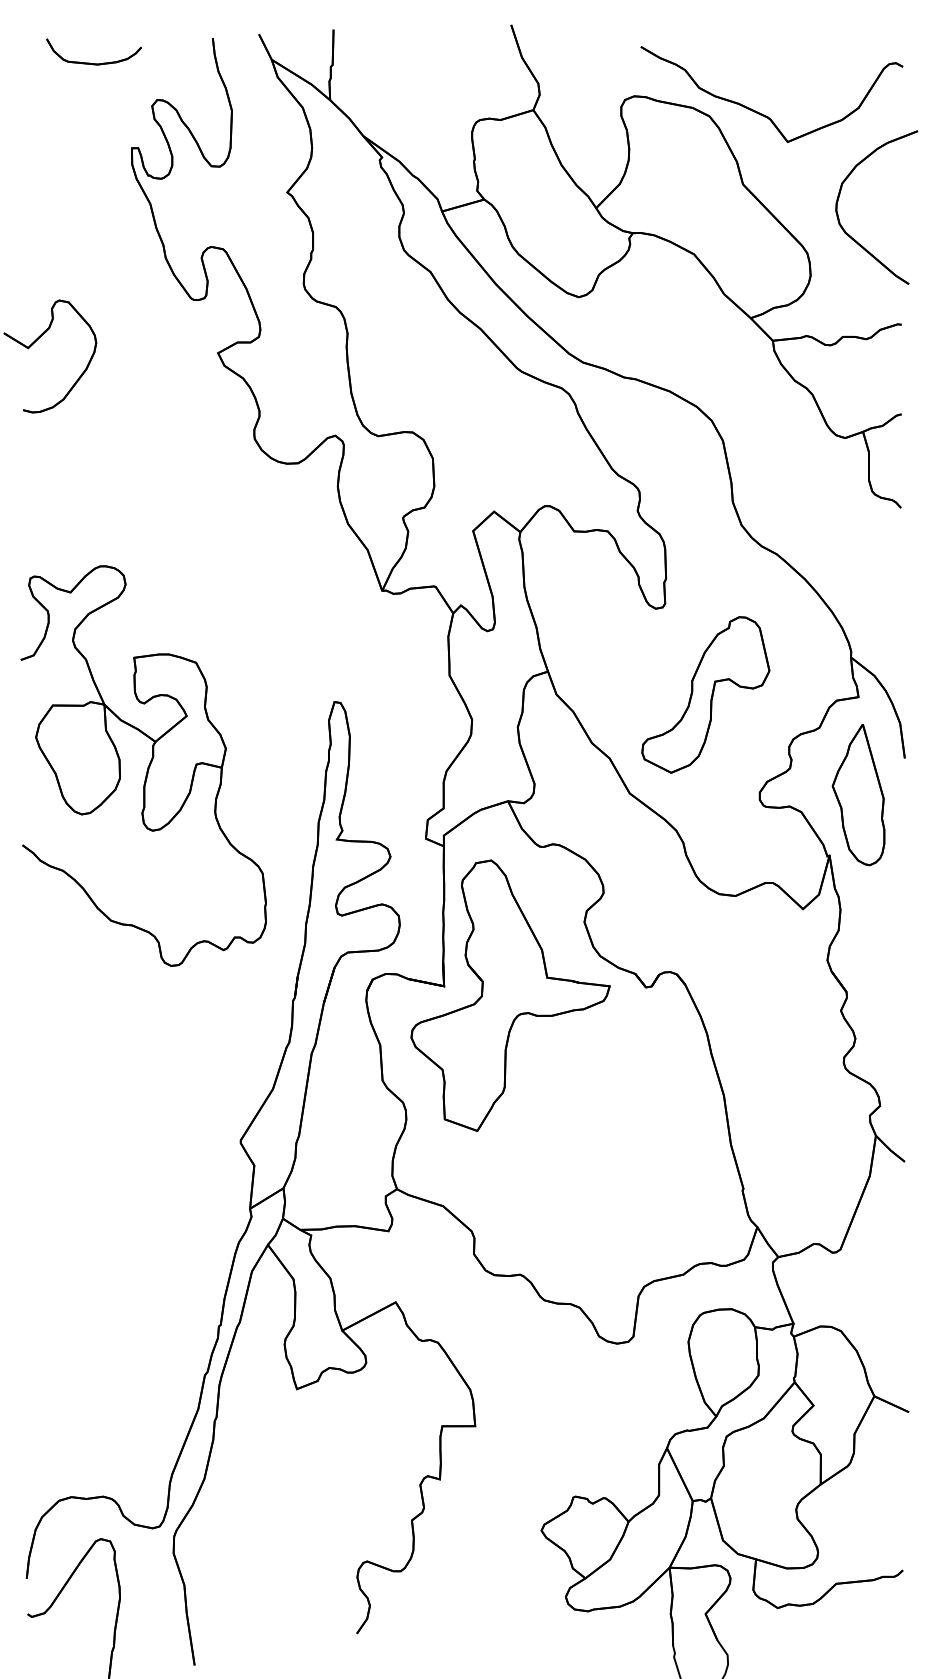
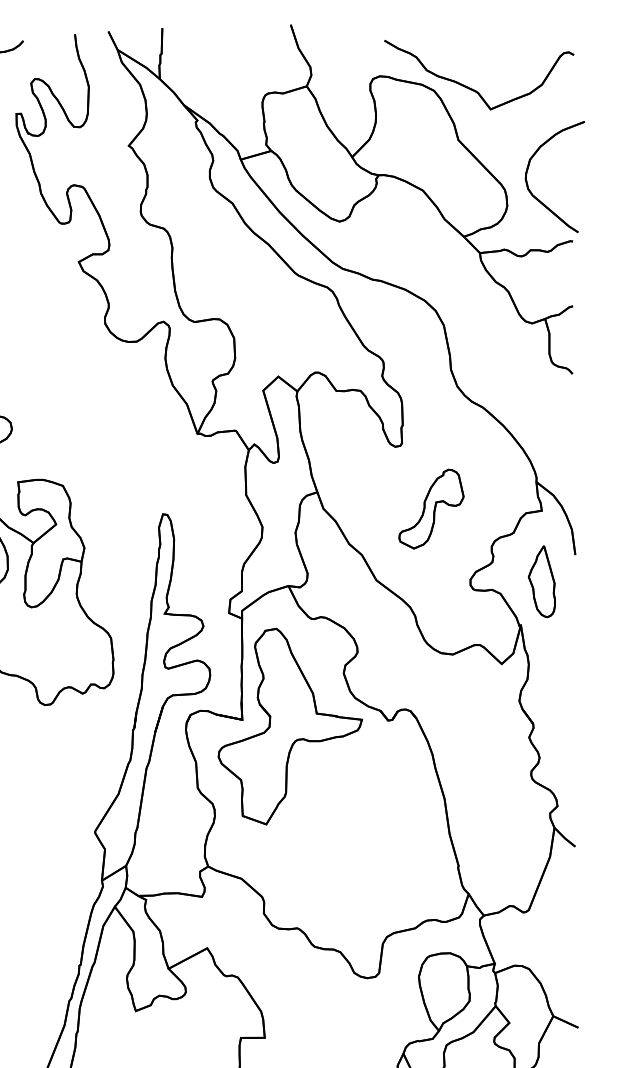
part: (849, 234) -> (535, 196), moved
part: (705, 694) -> (431, 508), size x0.7
part: (858, 795) -> (541, 581), size x0.7

